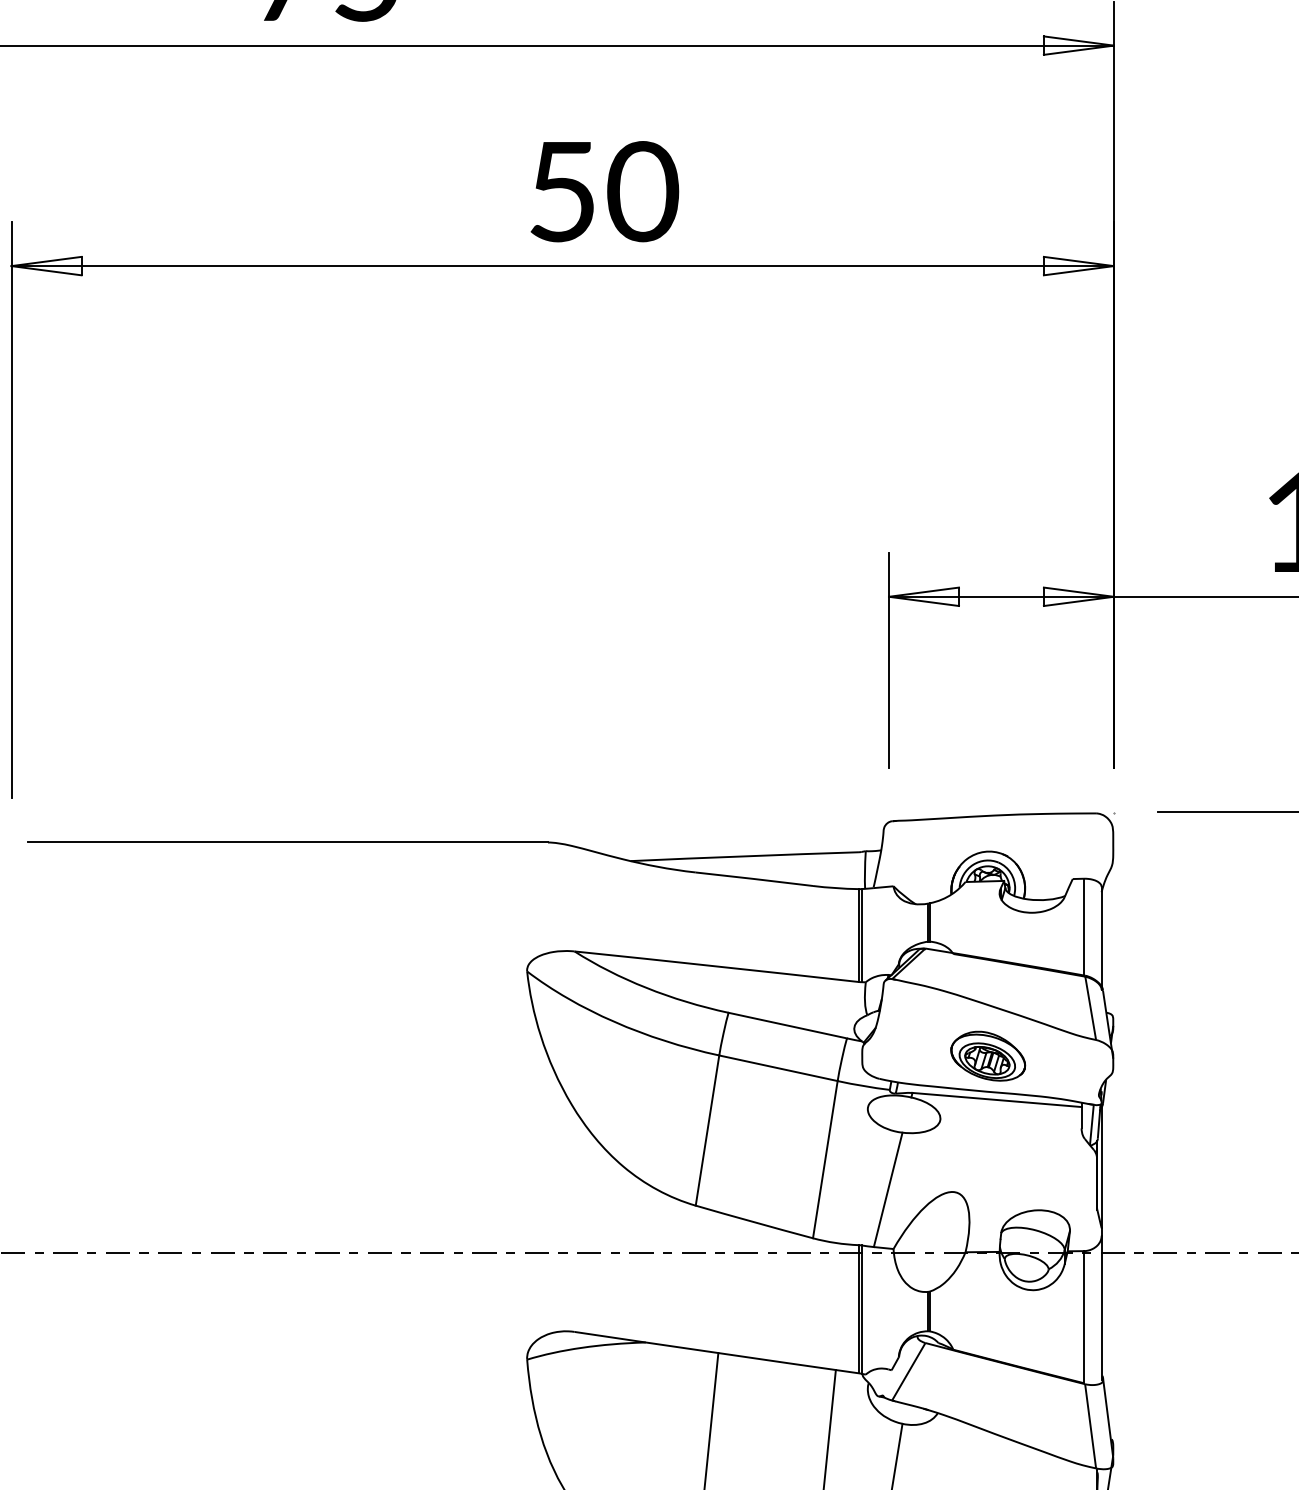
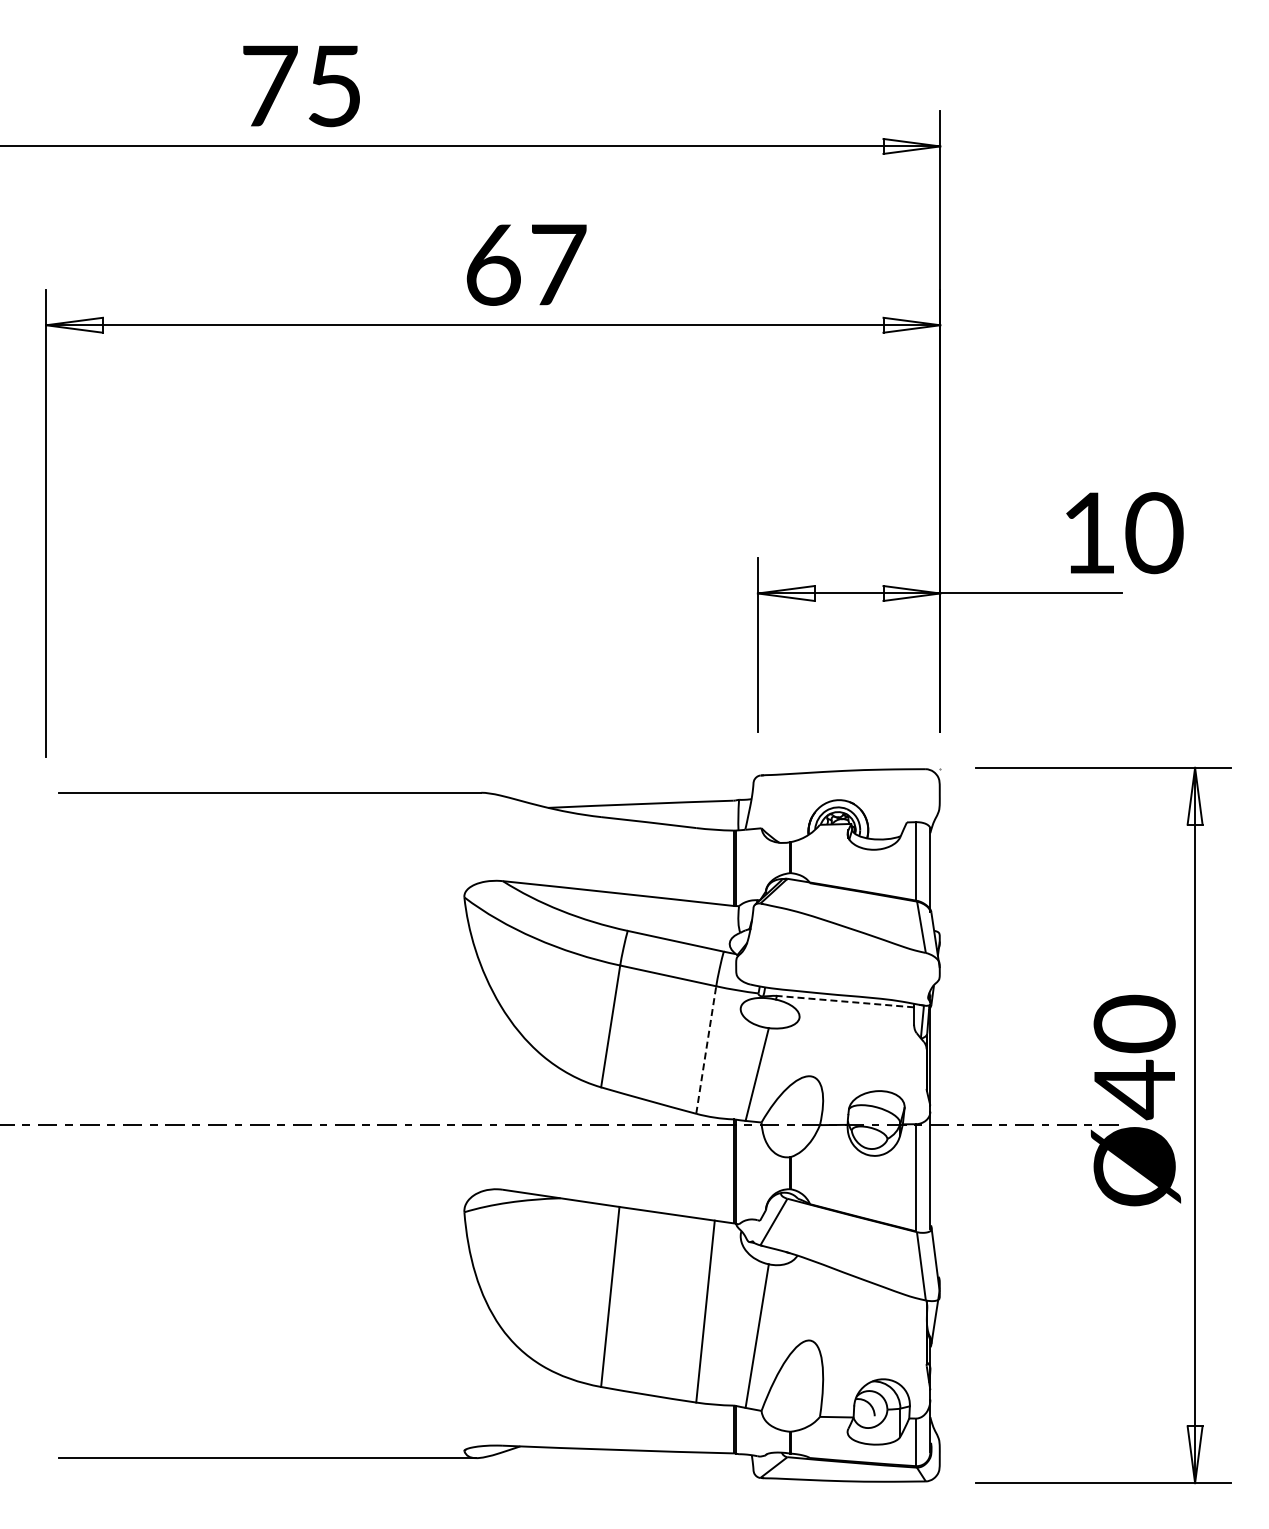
text: (603, 191) -> (526, 264), 50 -> 67
part: (988, 1055) -> (838, 965), removed
line: (997, 1099) -> (845, 1001), solid -> dashed
line: (825, 1160) -> (706, 1050), solid -> dashed

